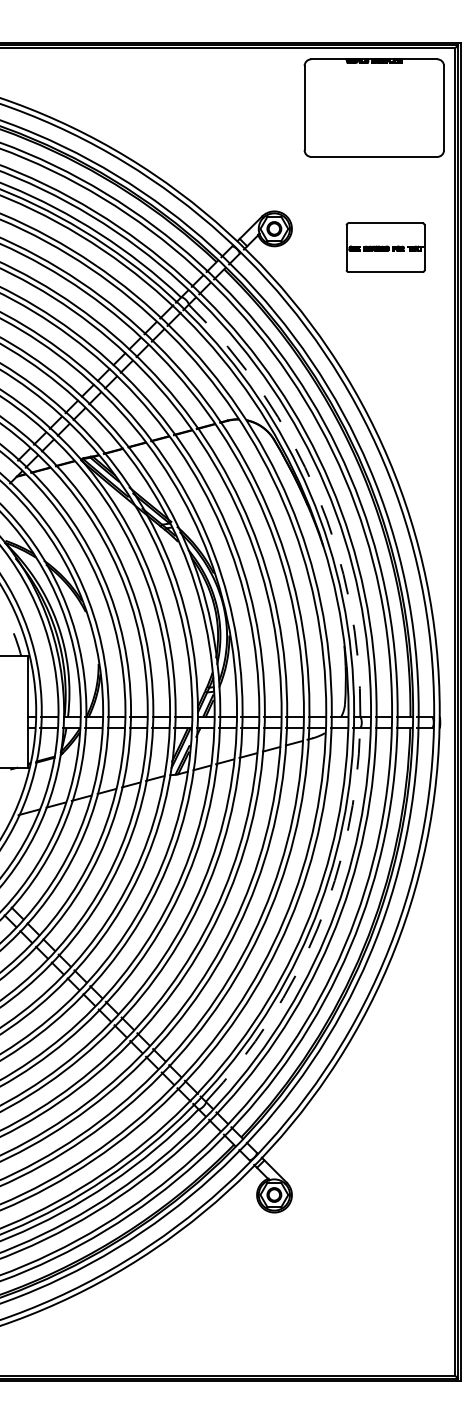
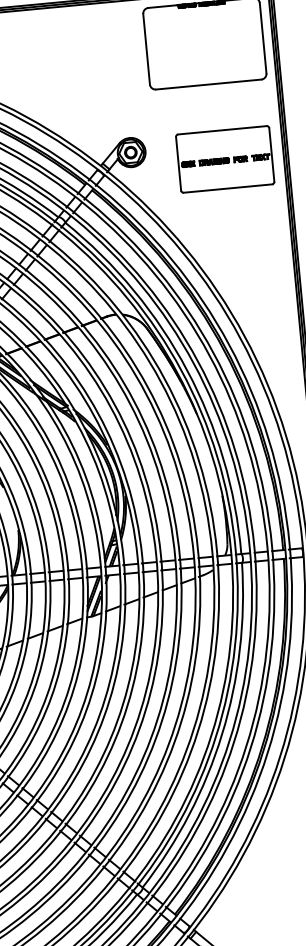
part: (385, 247) -> (225, 159), size x1.43
arc: (316, 493) -> (186, 370), dashed -> solid
arc: (317, 929) -> (222, 734), dashed -> solid

